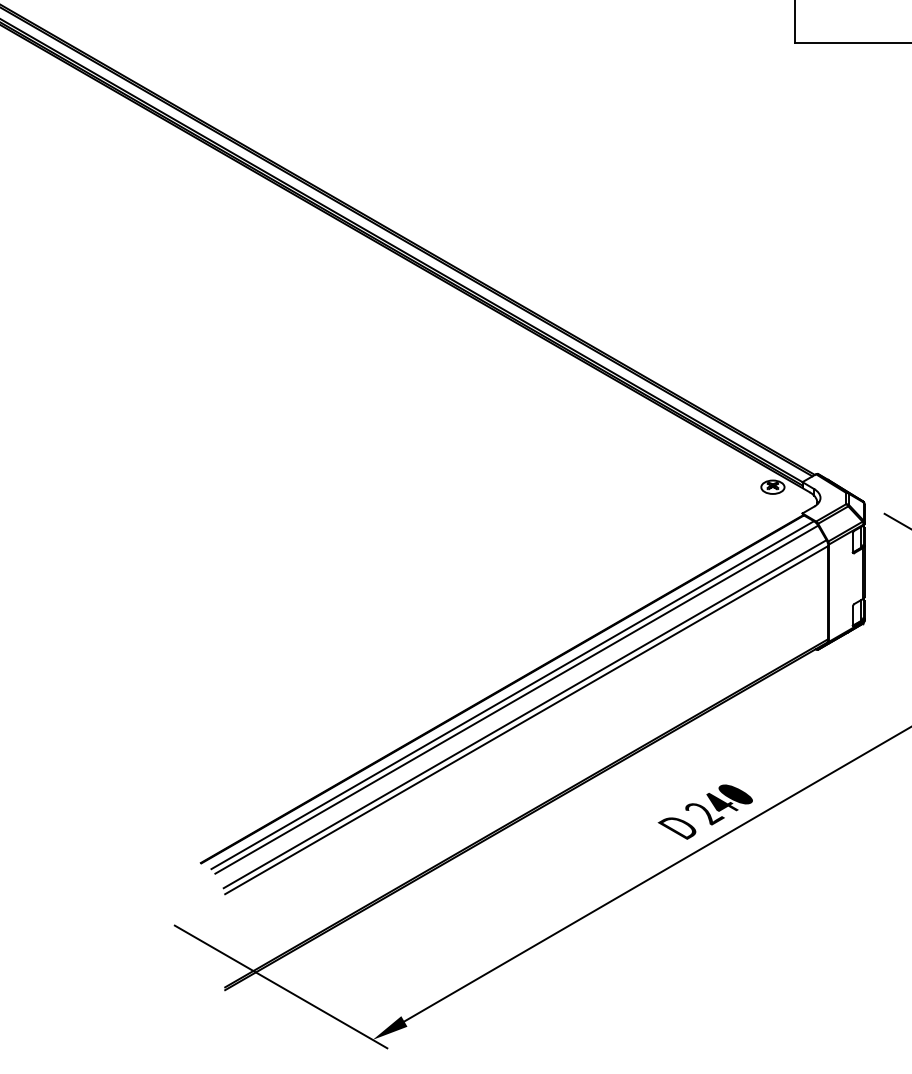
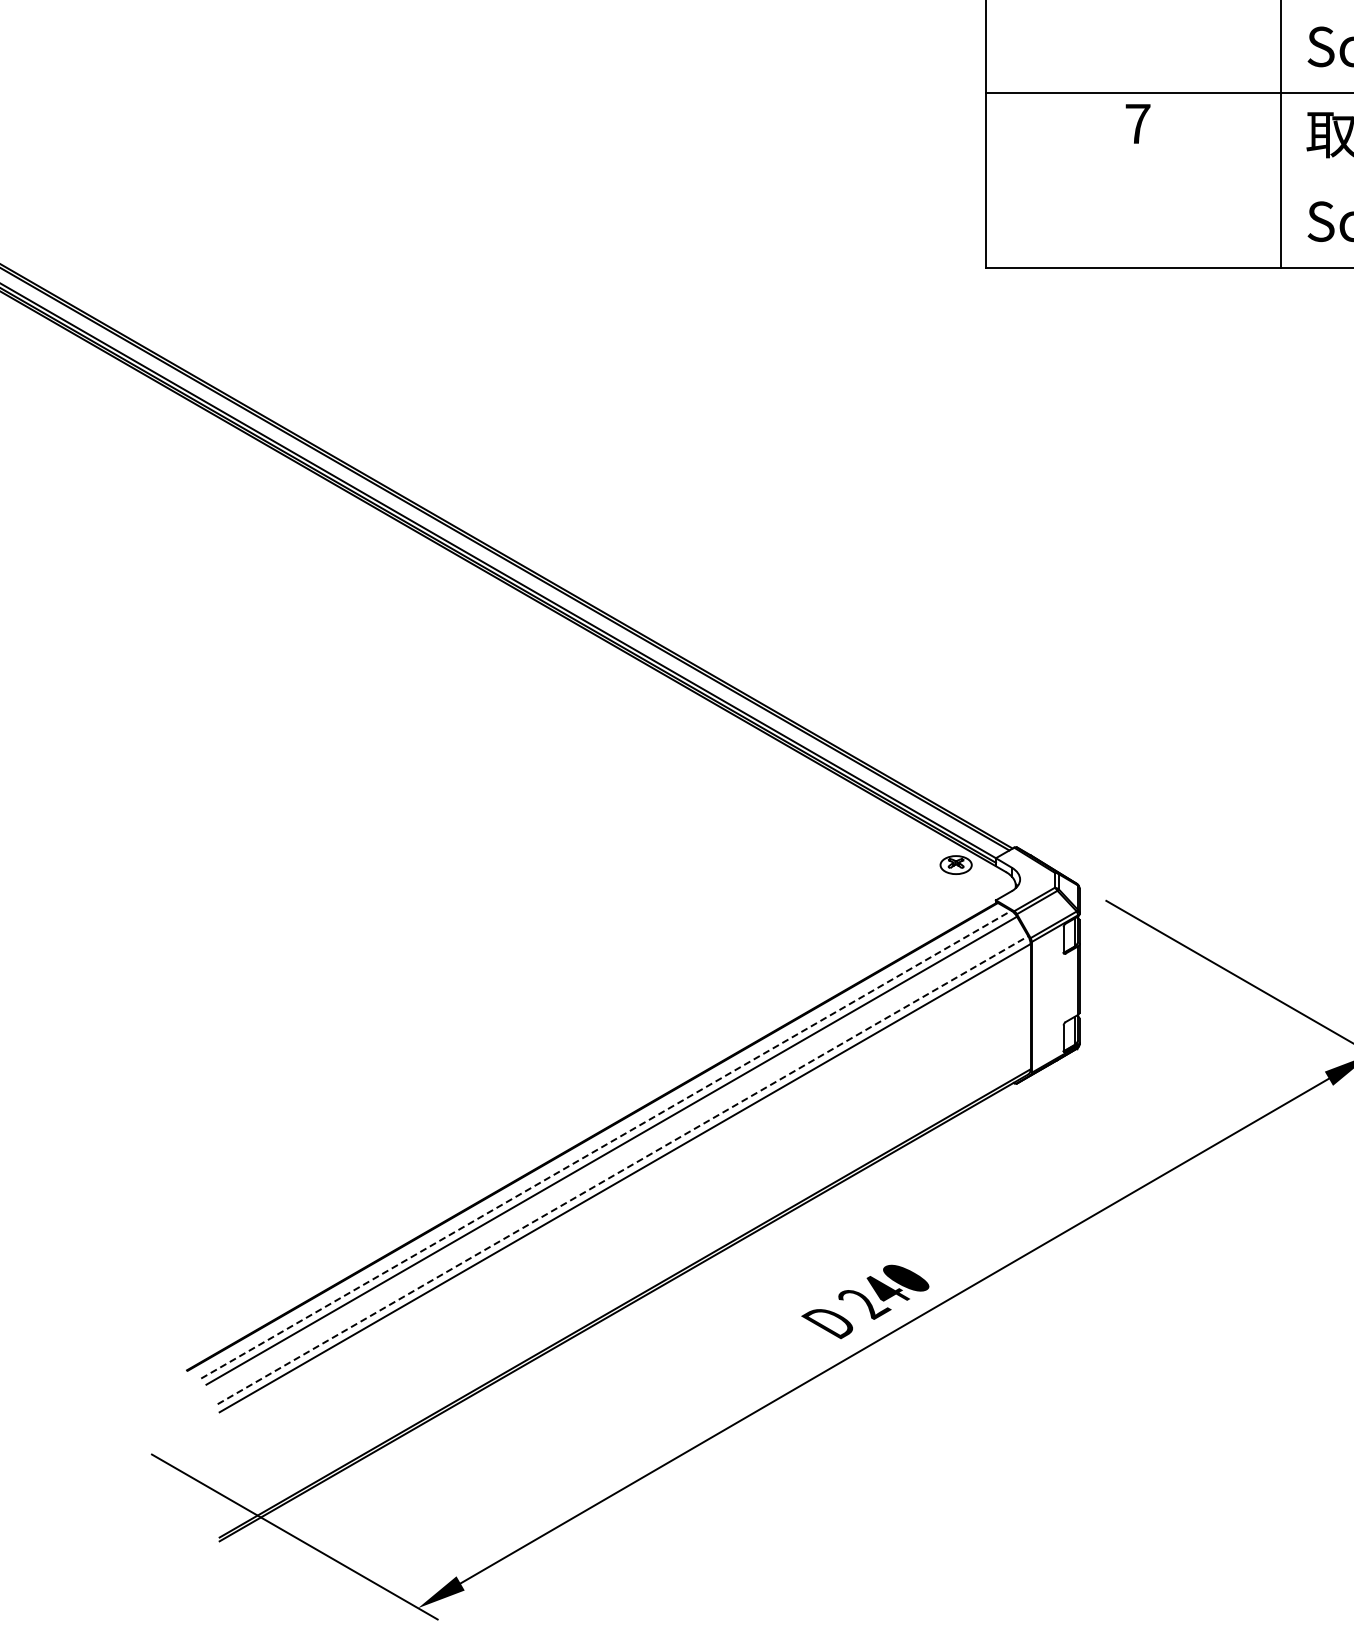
line: (512, 695) -> (606, 1144), solid -> dashed
line: (524, 714) -> (622, 1170), solid -> dashed

